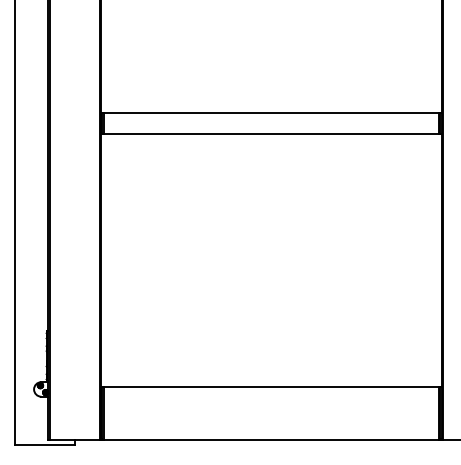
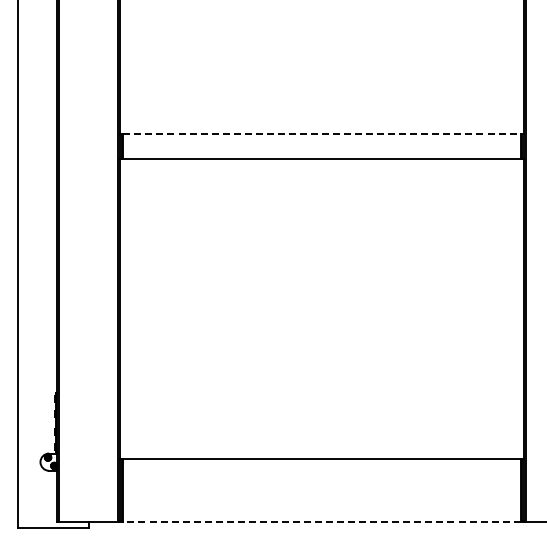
line: (271, 113) -> (322, 134), solid -> dashed
line: (271, 439) -> (322, 521), solid -> dashed

